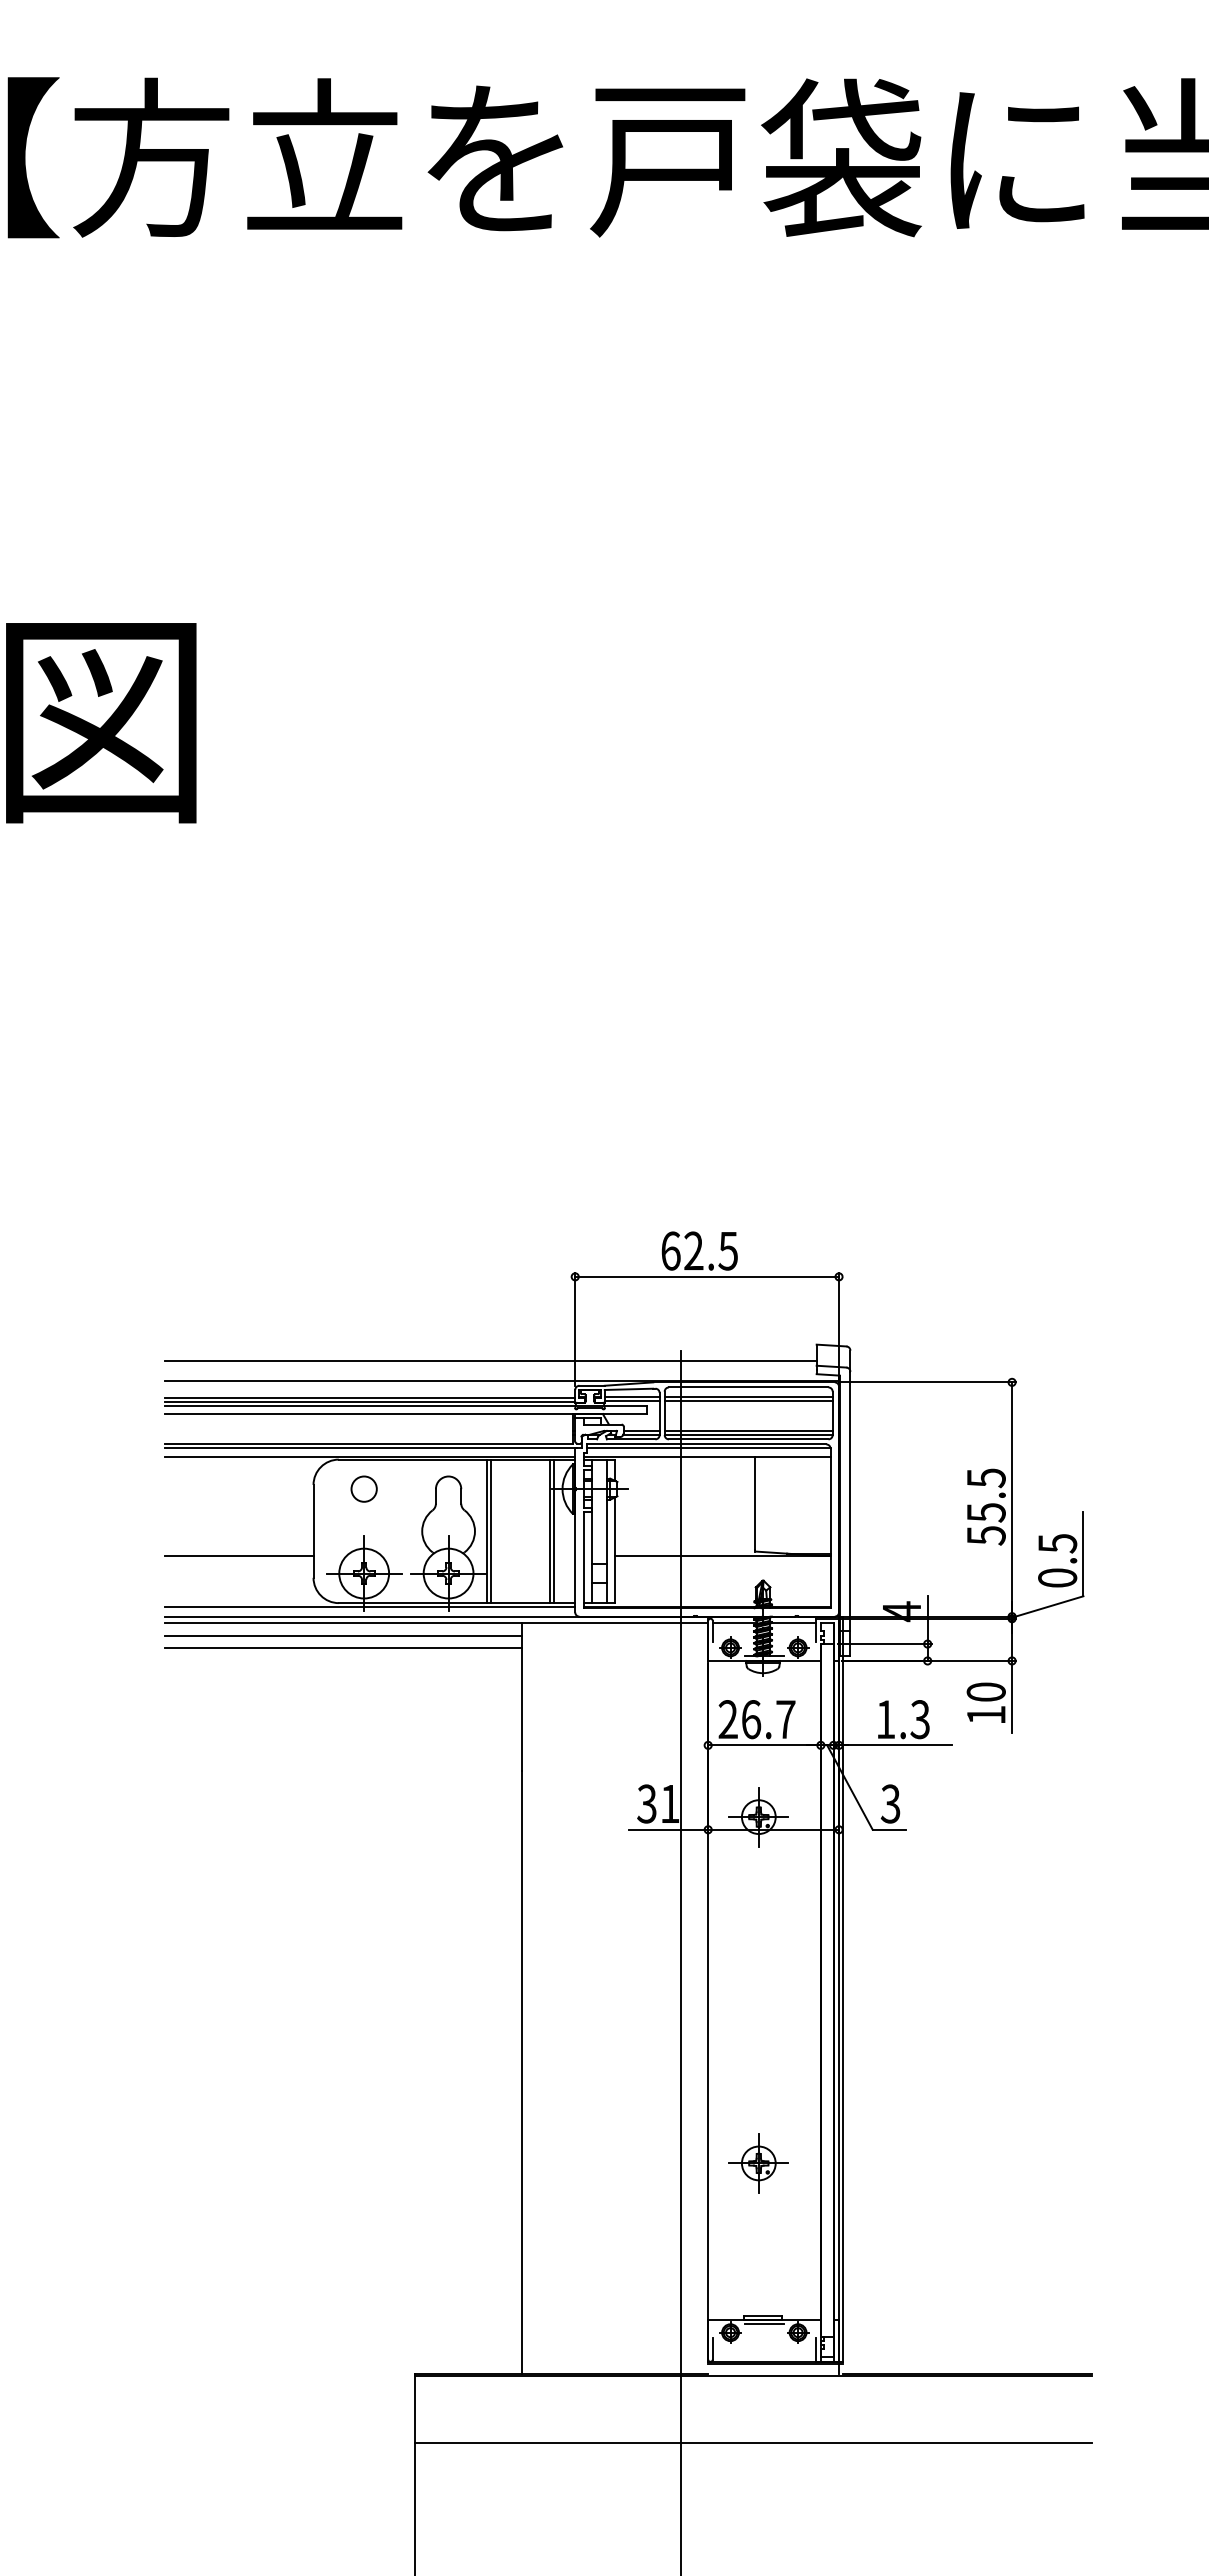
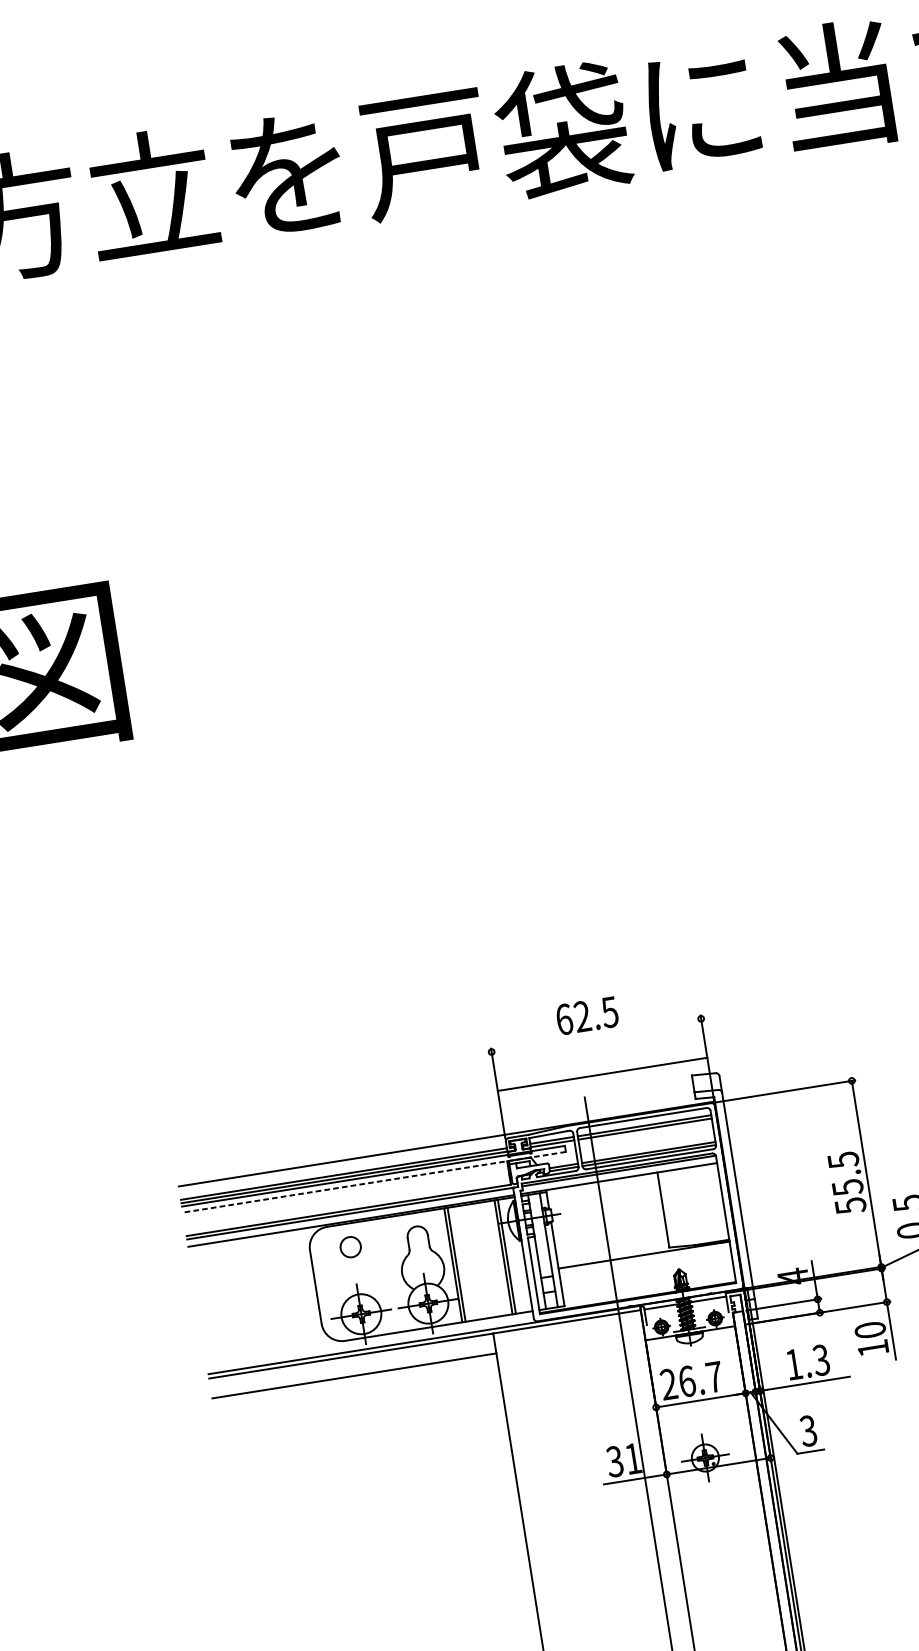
line: (707, 1276) -> (602, 1074), moved
line: (490, 1361) -> (435, 1129), removed
line: (405, 1414) -> (374, 1182), solid -> dashed
line: (238, 1555) -> (259, 1315), removed
line: (369, 1606) -> (369, 1339), removed
line: (343, 1636) -> (352, 1366), removed

